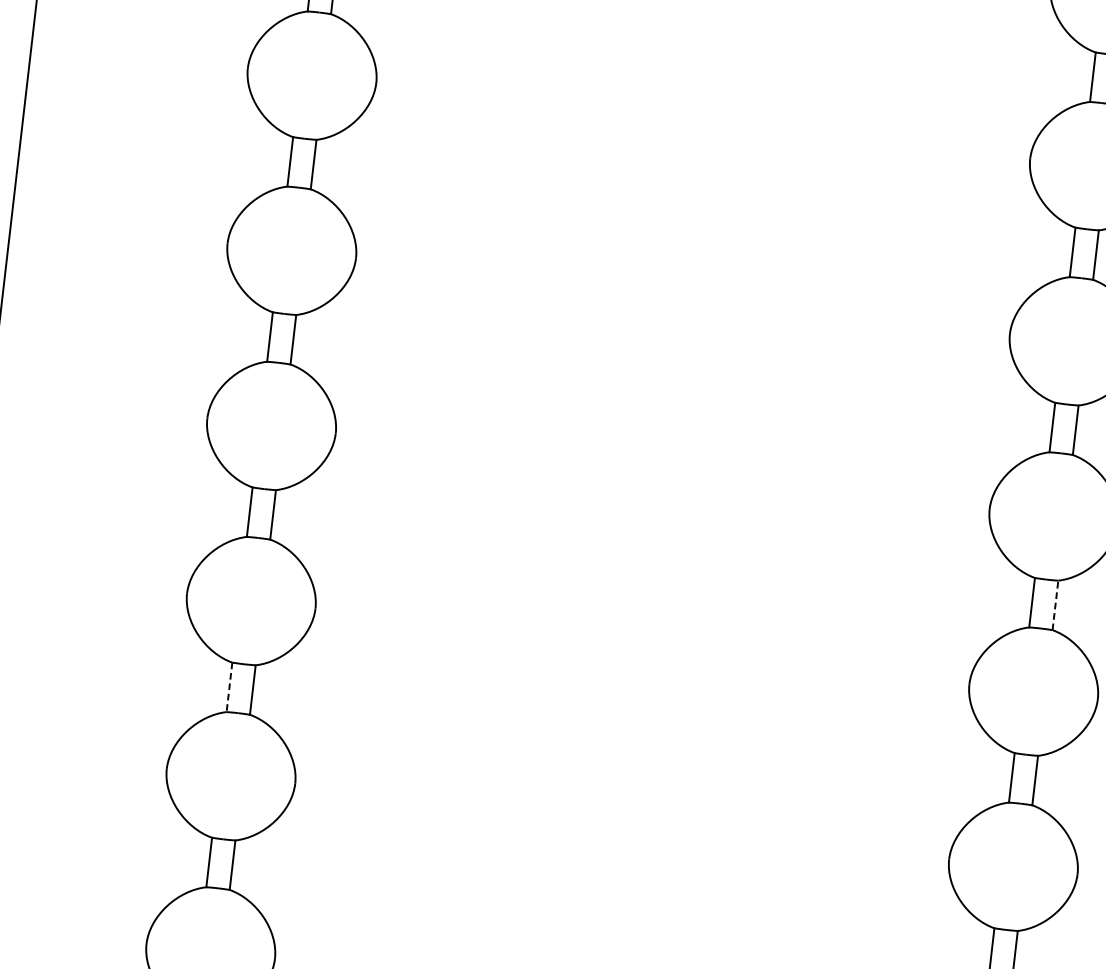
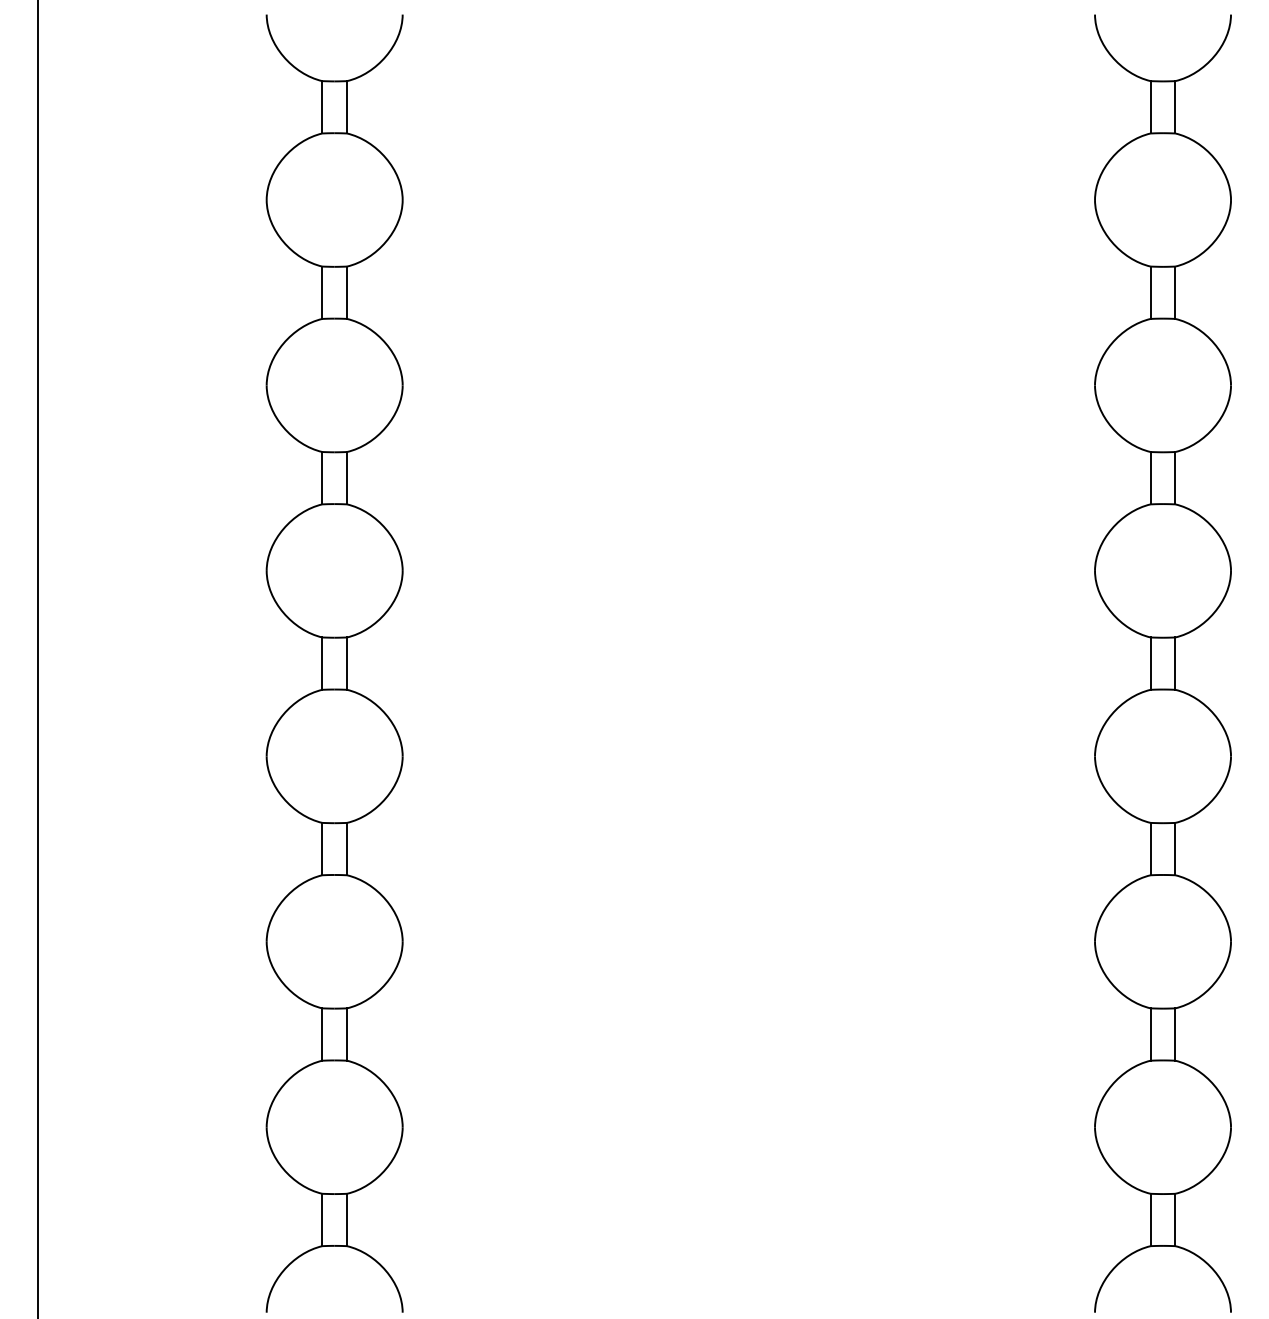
line: (1055, 605) -> (1175, 663), dashed -> solid
line: (229, 687) -> (322, 849), dashed -> solid

